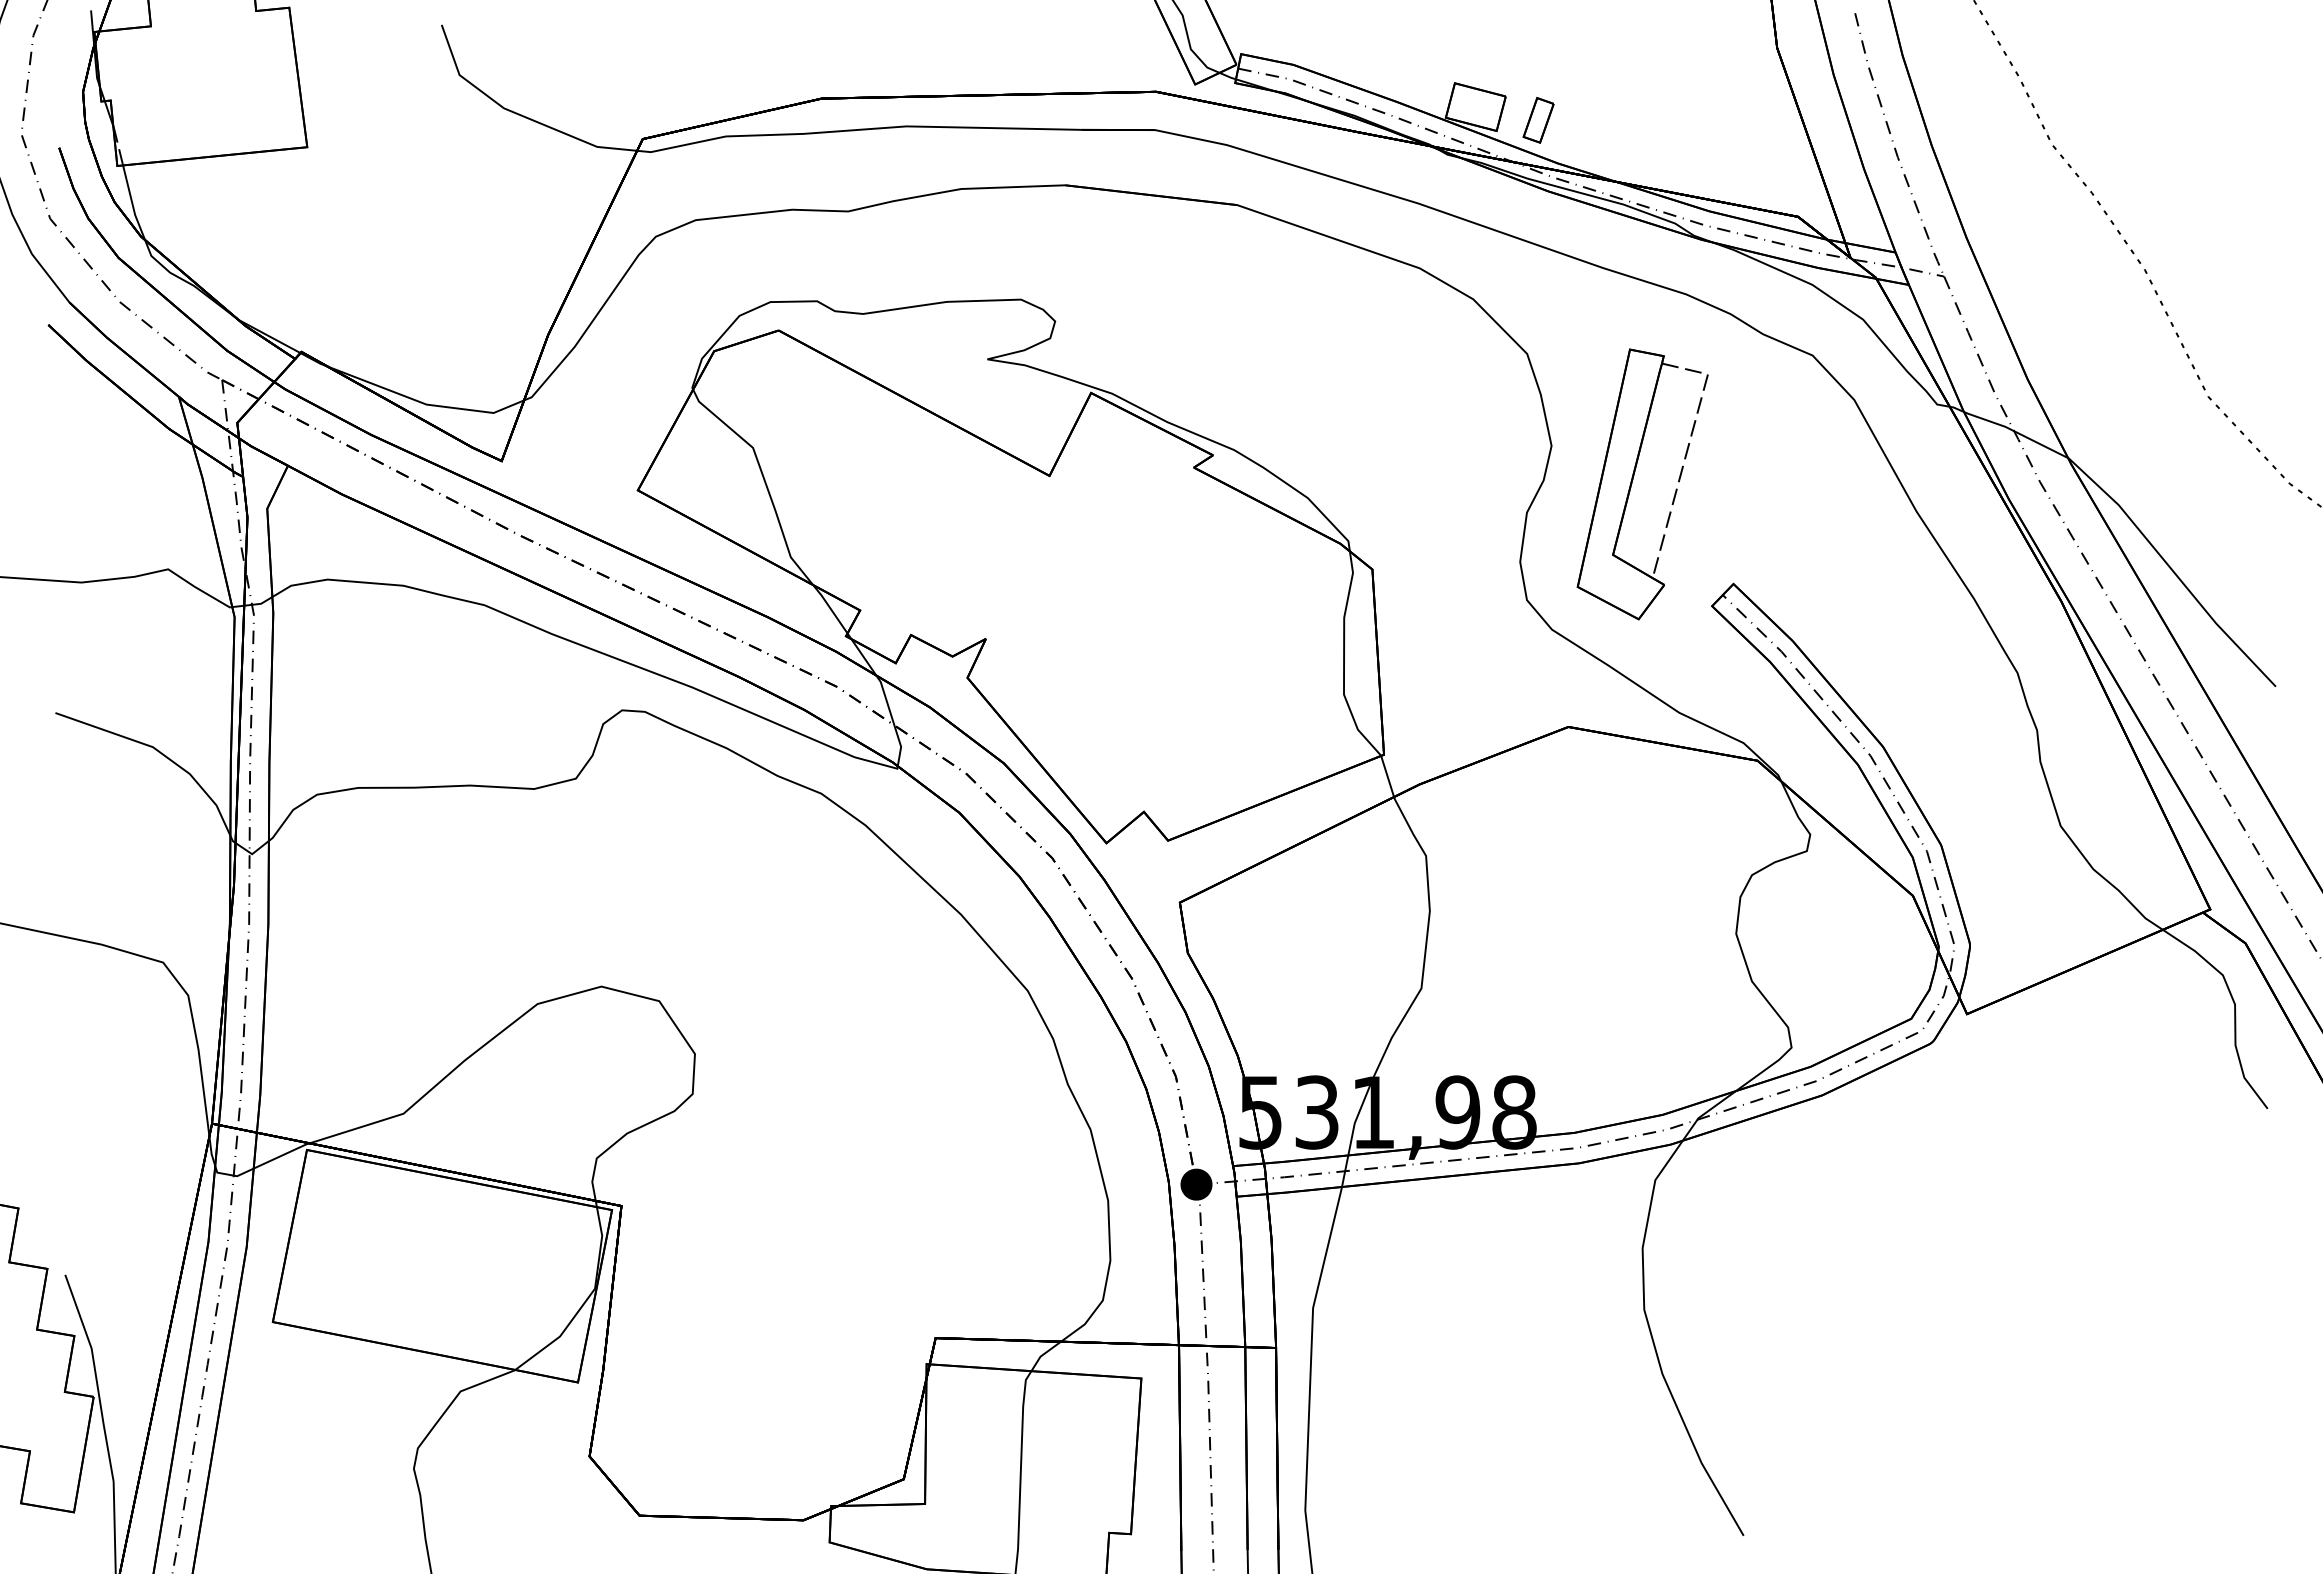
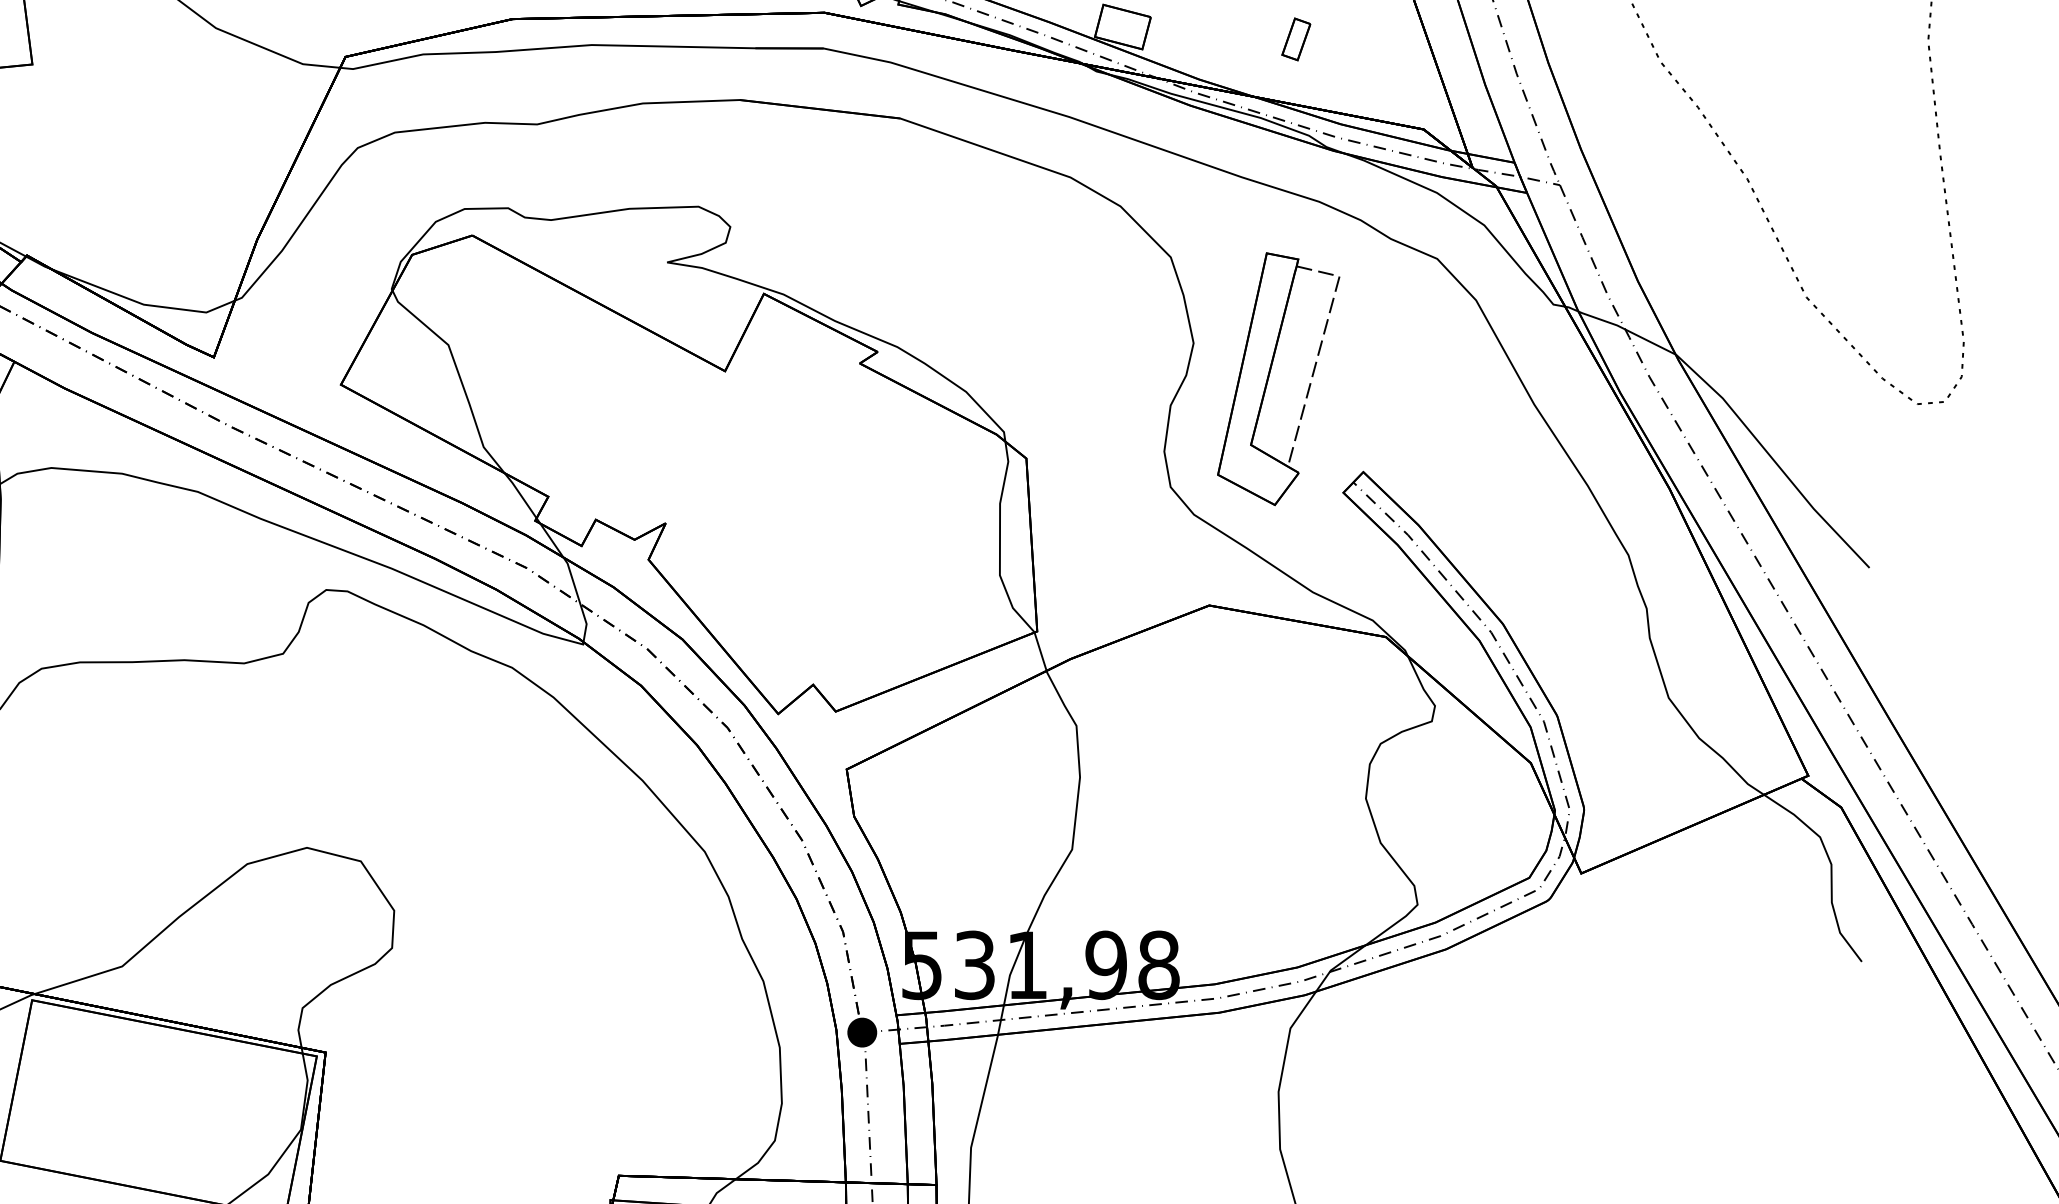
part: (1538, 120) -> (1296, 39), moved

